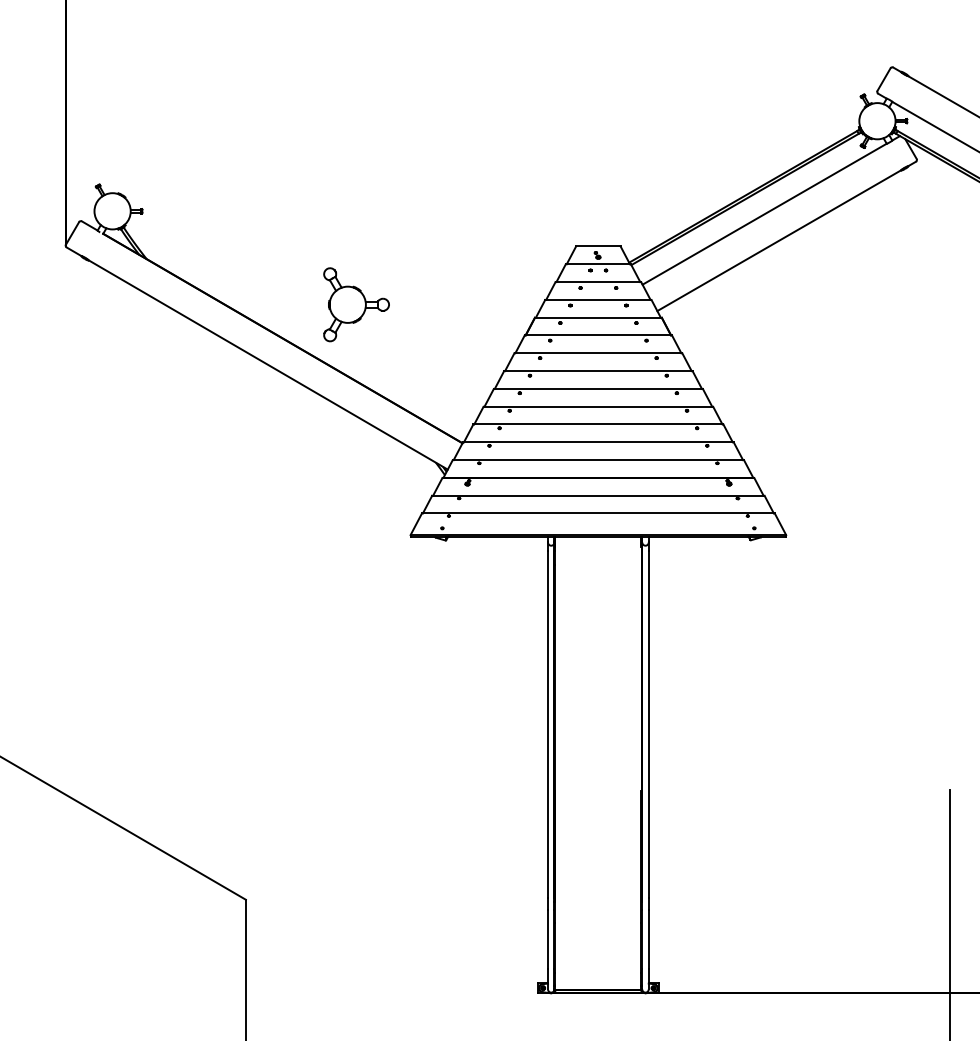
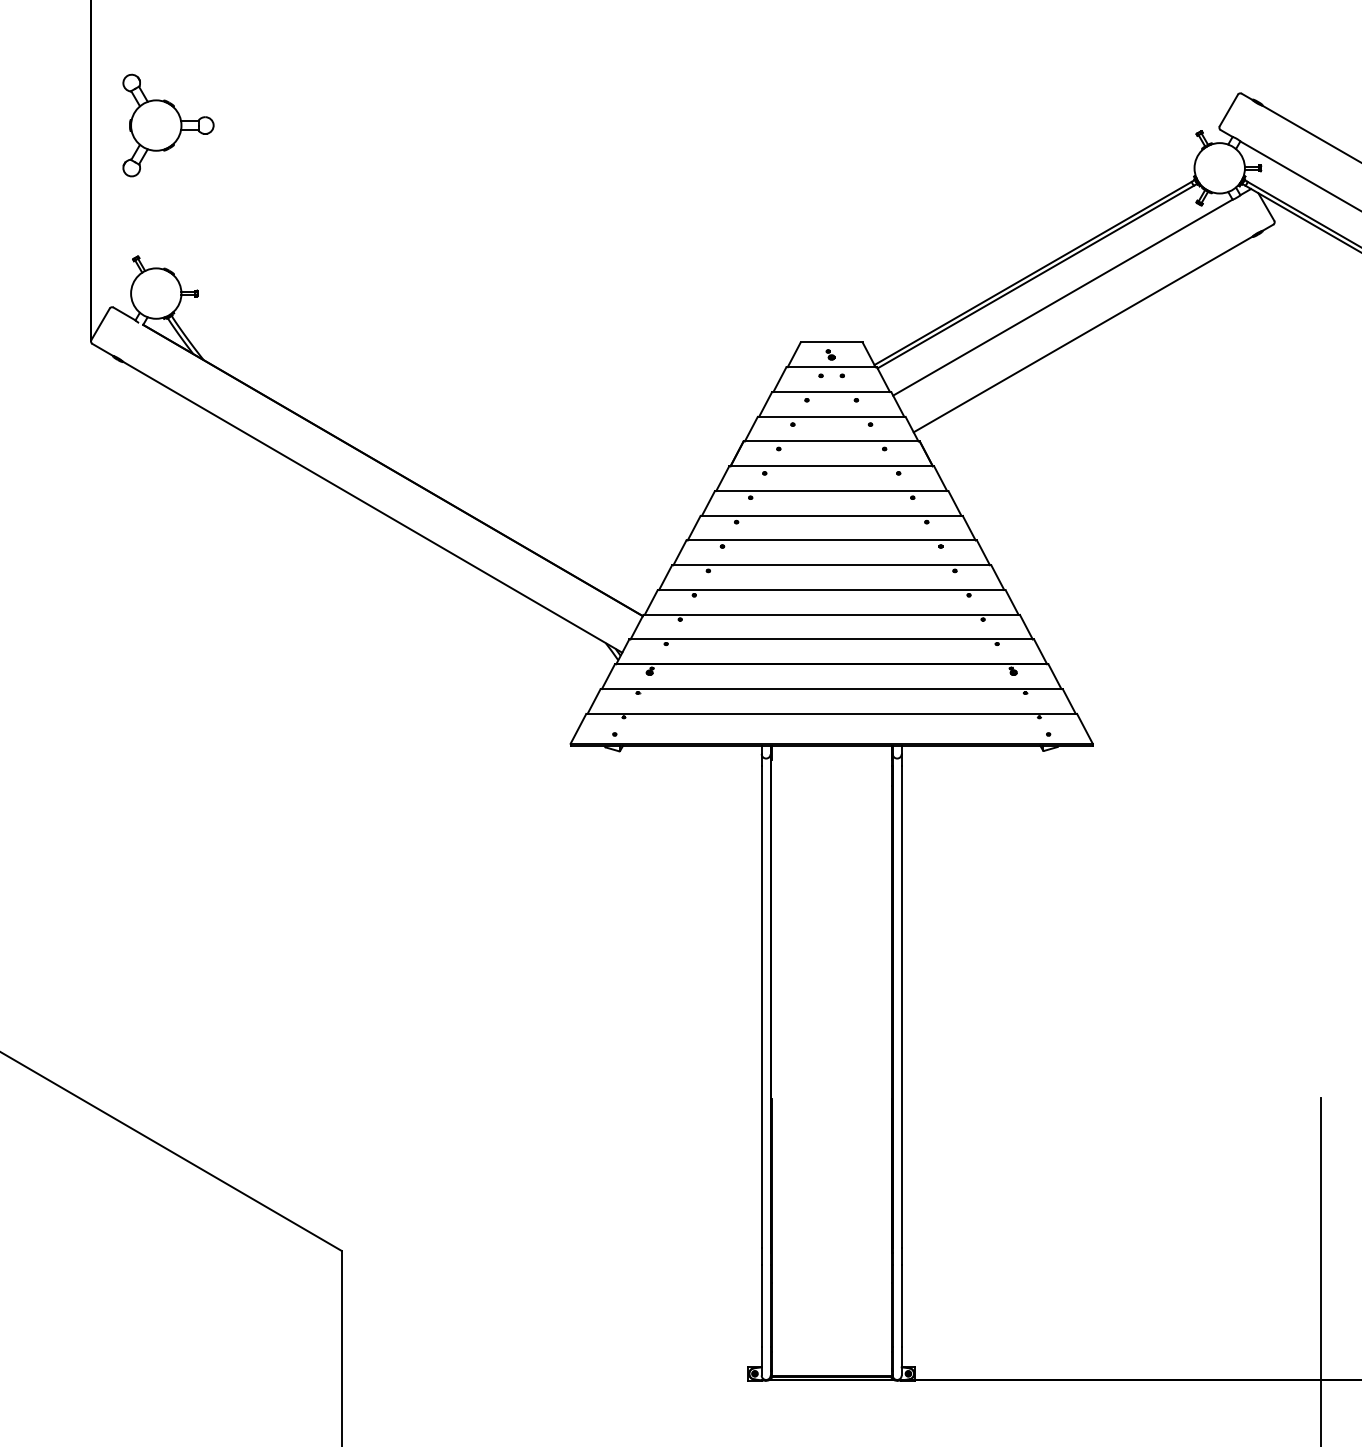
part: (356, 304) -> (168, 125), moved

